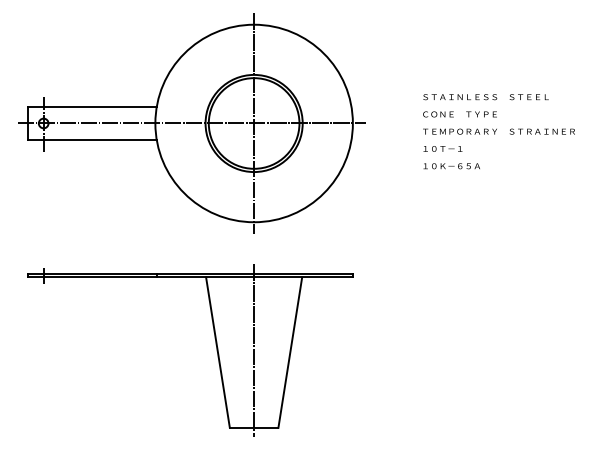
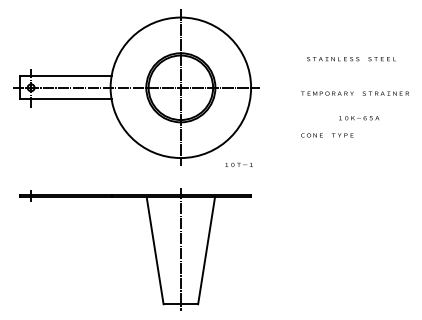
text: (485, 97) -> (351, 59), moved
text: (459, 114) -> (326, 135), moved
text: (442, 148) -> (238, 164), moved
text: (451, 166) -> (358, 118), moved

